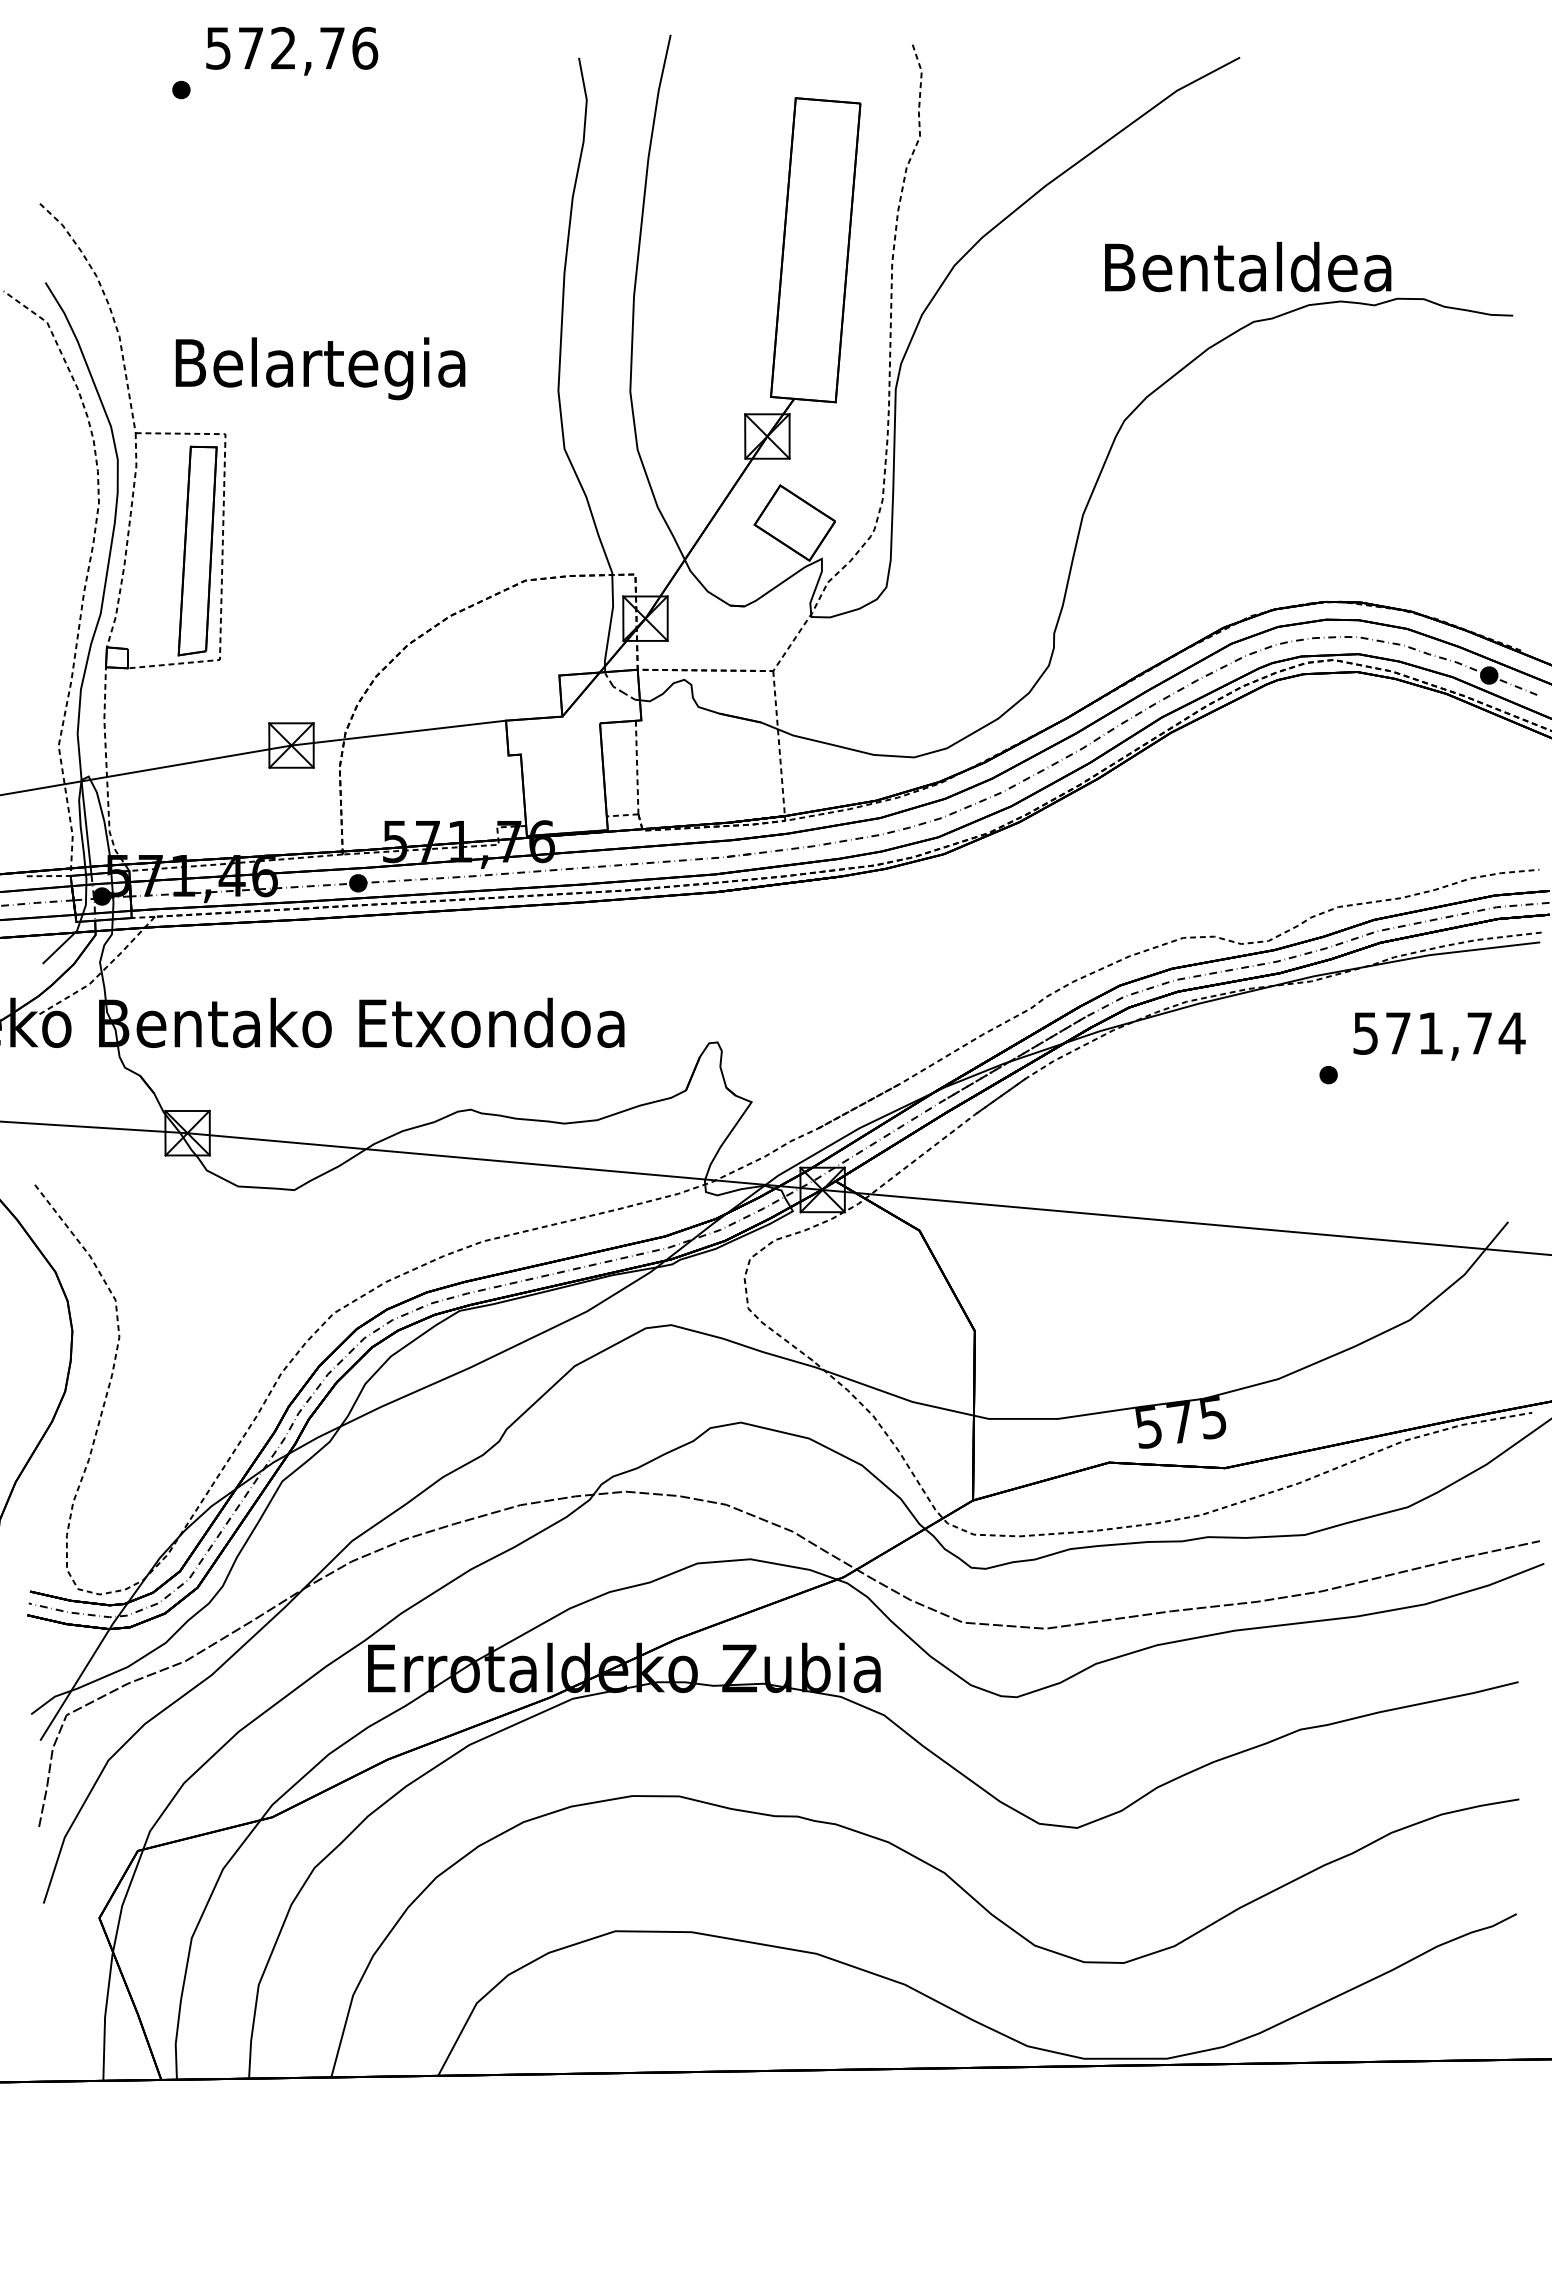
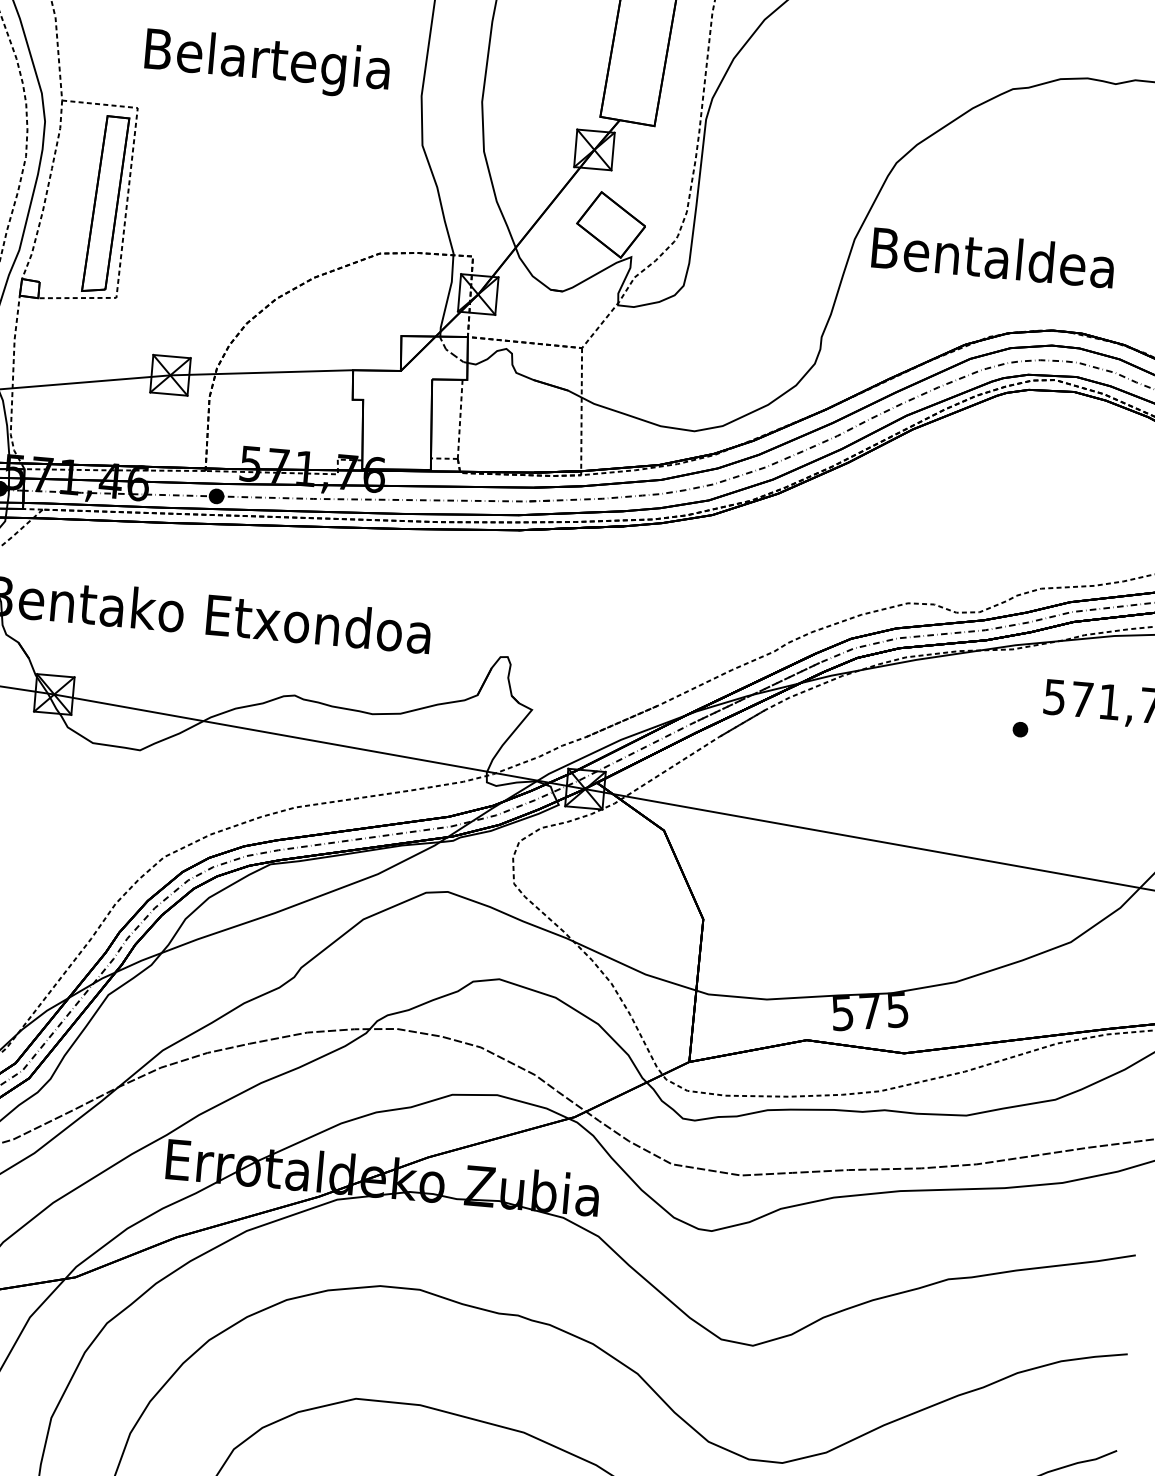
text: (1248, 266) -> (993, 257), moved
text: (320, 368) -> (267, 63), moved

